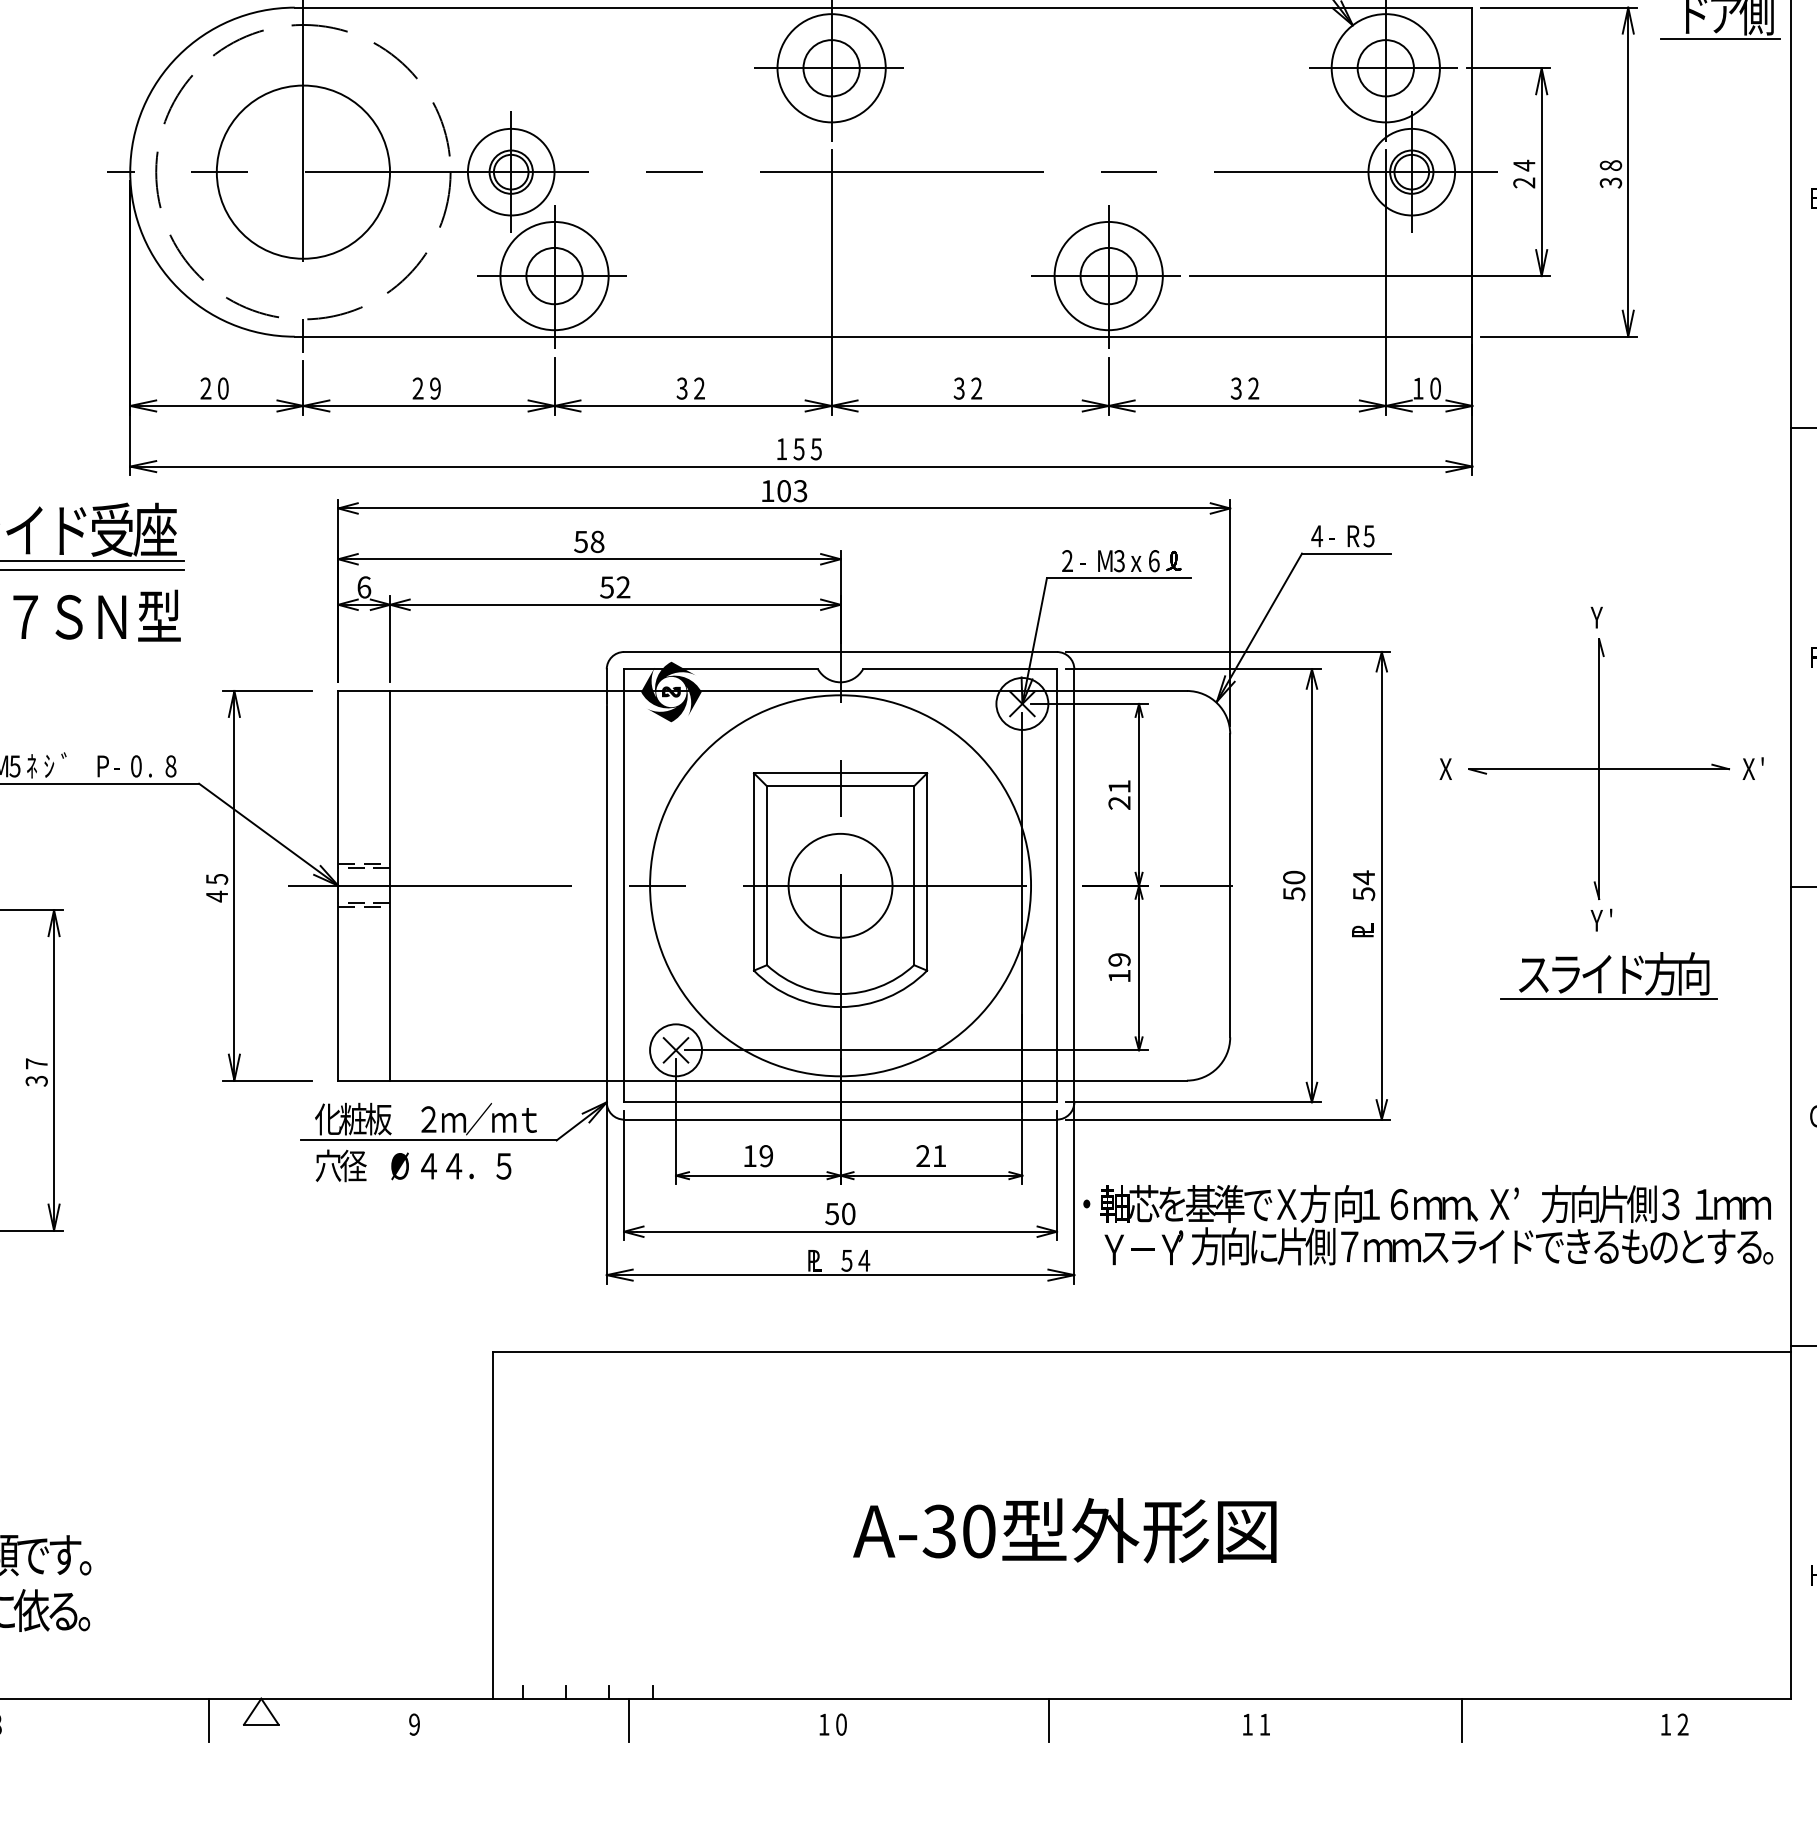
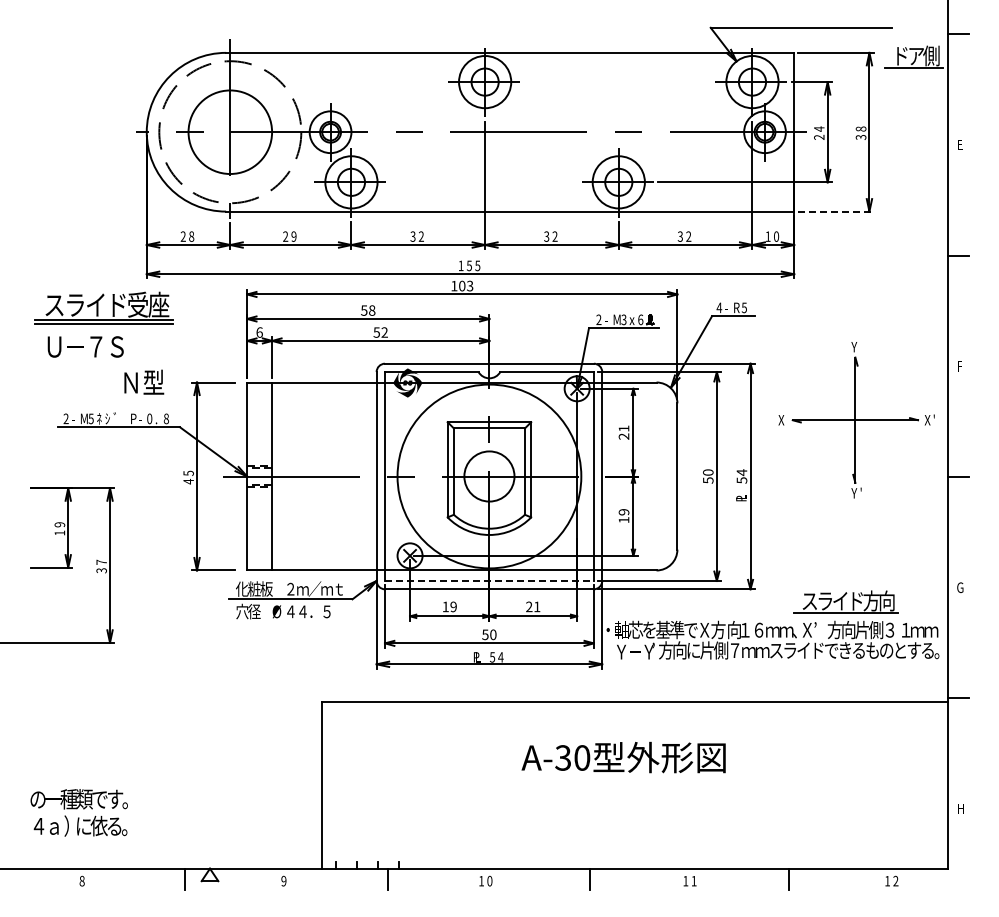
line: (1559, 336) -> (836, 211), solid -> dashed
text: (222, 388) -> (191, 236), 0 -> 8
text: (140, 614) -> (144, 381), moved
line: (1195, 885) -> (660, 476), removed
part: (1607, 974) -> (845, 601), moved
line: (840, 1101) -> (489, 580), solid -> dashed
text: (1064, 1530) -> (623, 757), moved

